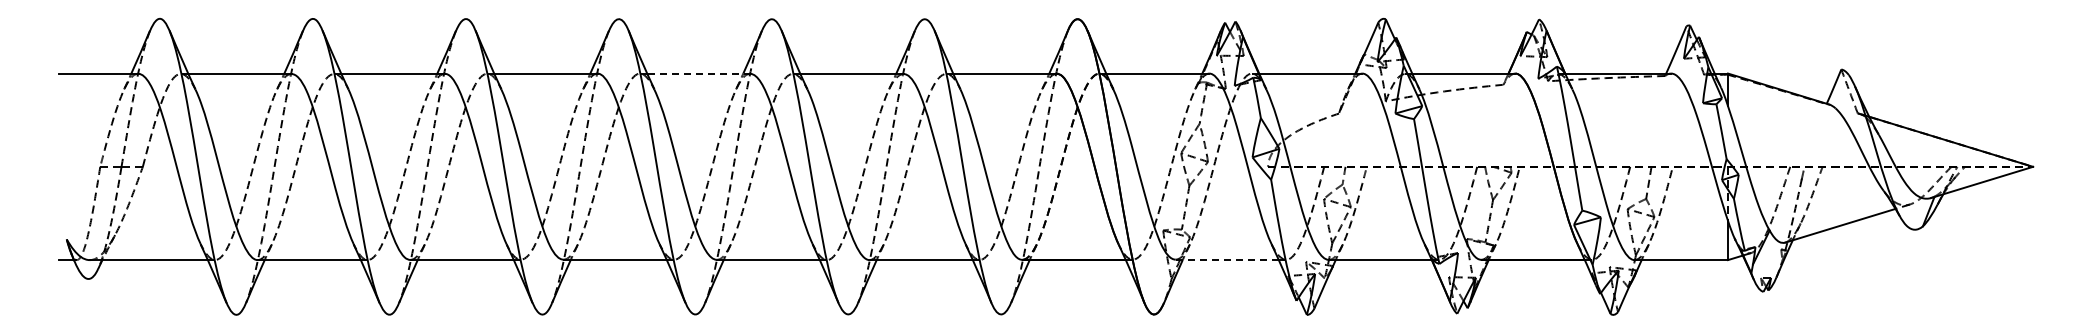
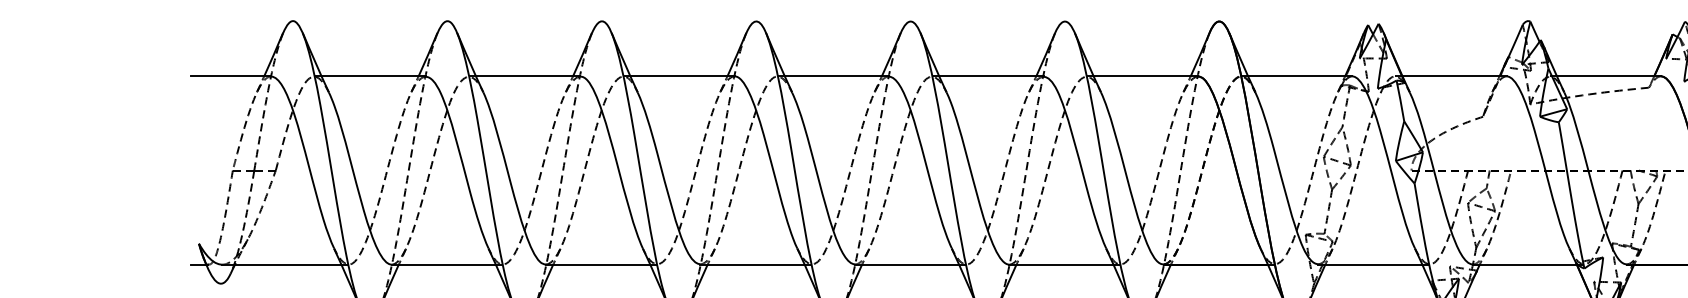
line: (698, 73) -> (836, 76), dashed -> solid
line: (1227, 260) -> (1370, 265), dashed -> solid

